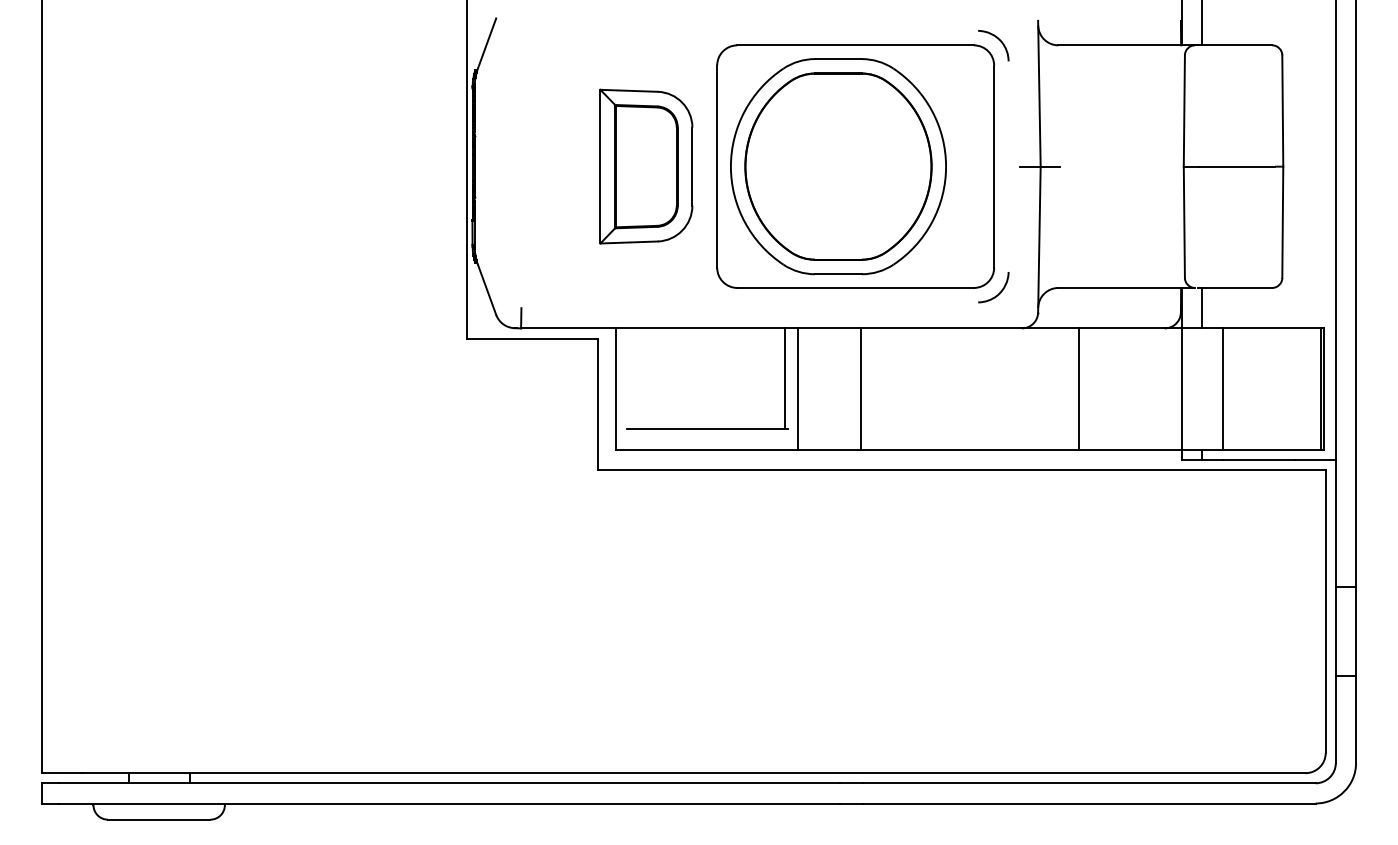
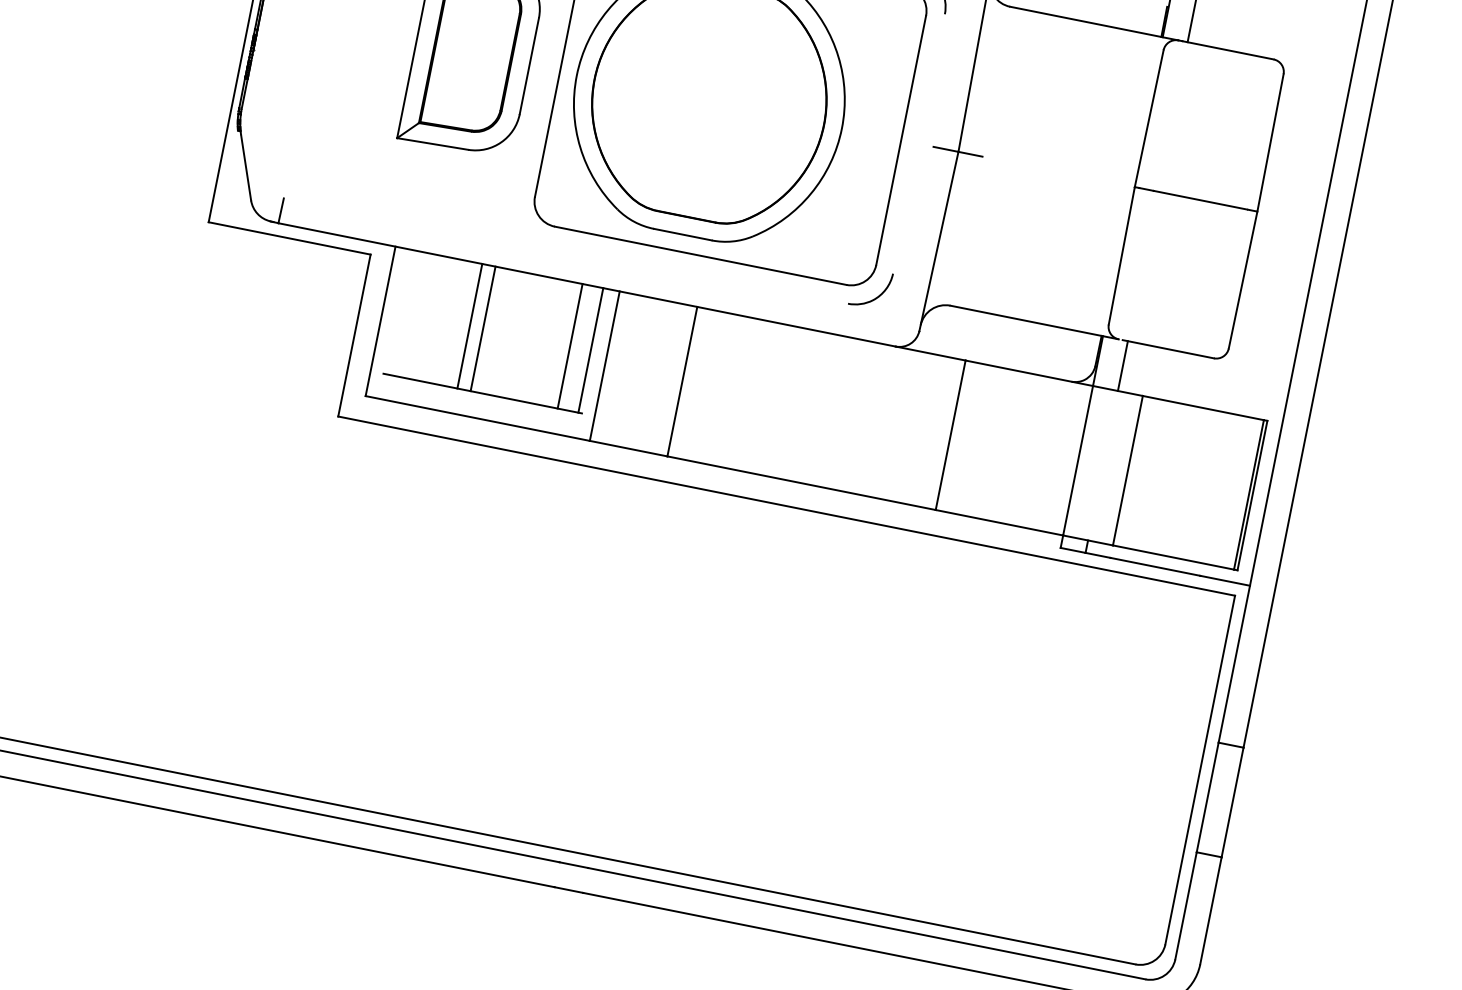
line: (686, 378) -> (469, 325), added
line: (697, 378) -> (483, 328), added
line: (767, 378) -> (569, 345), added

